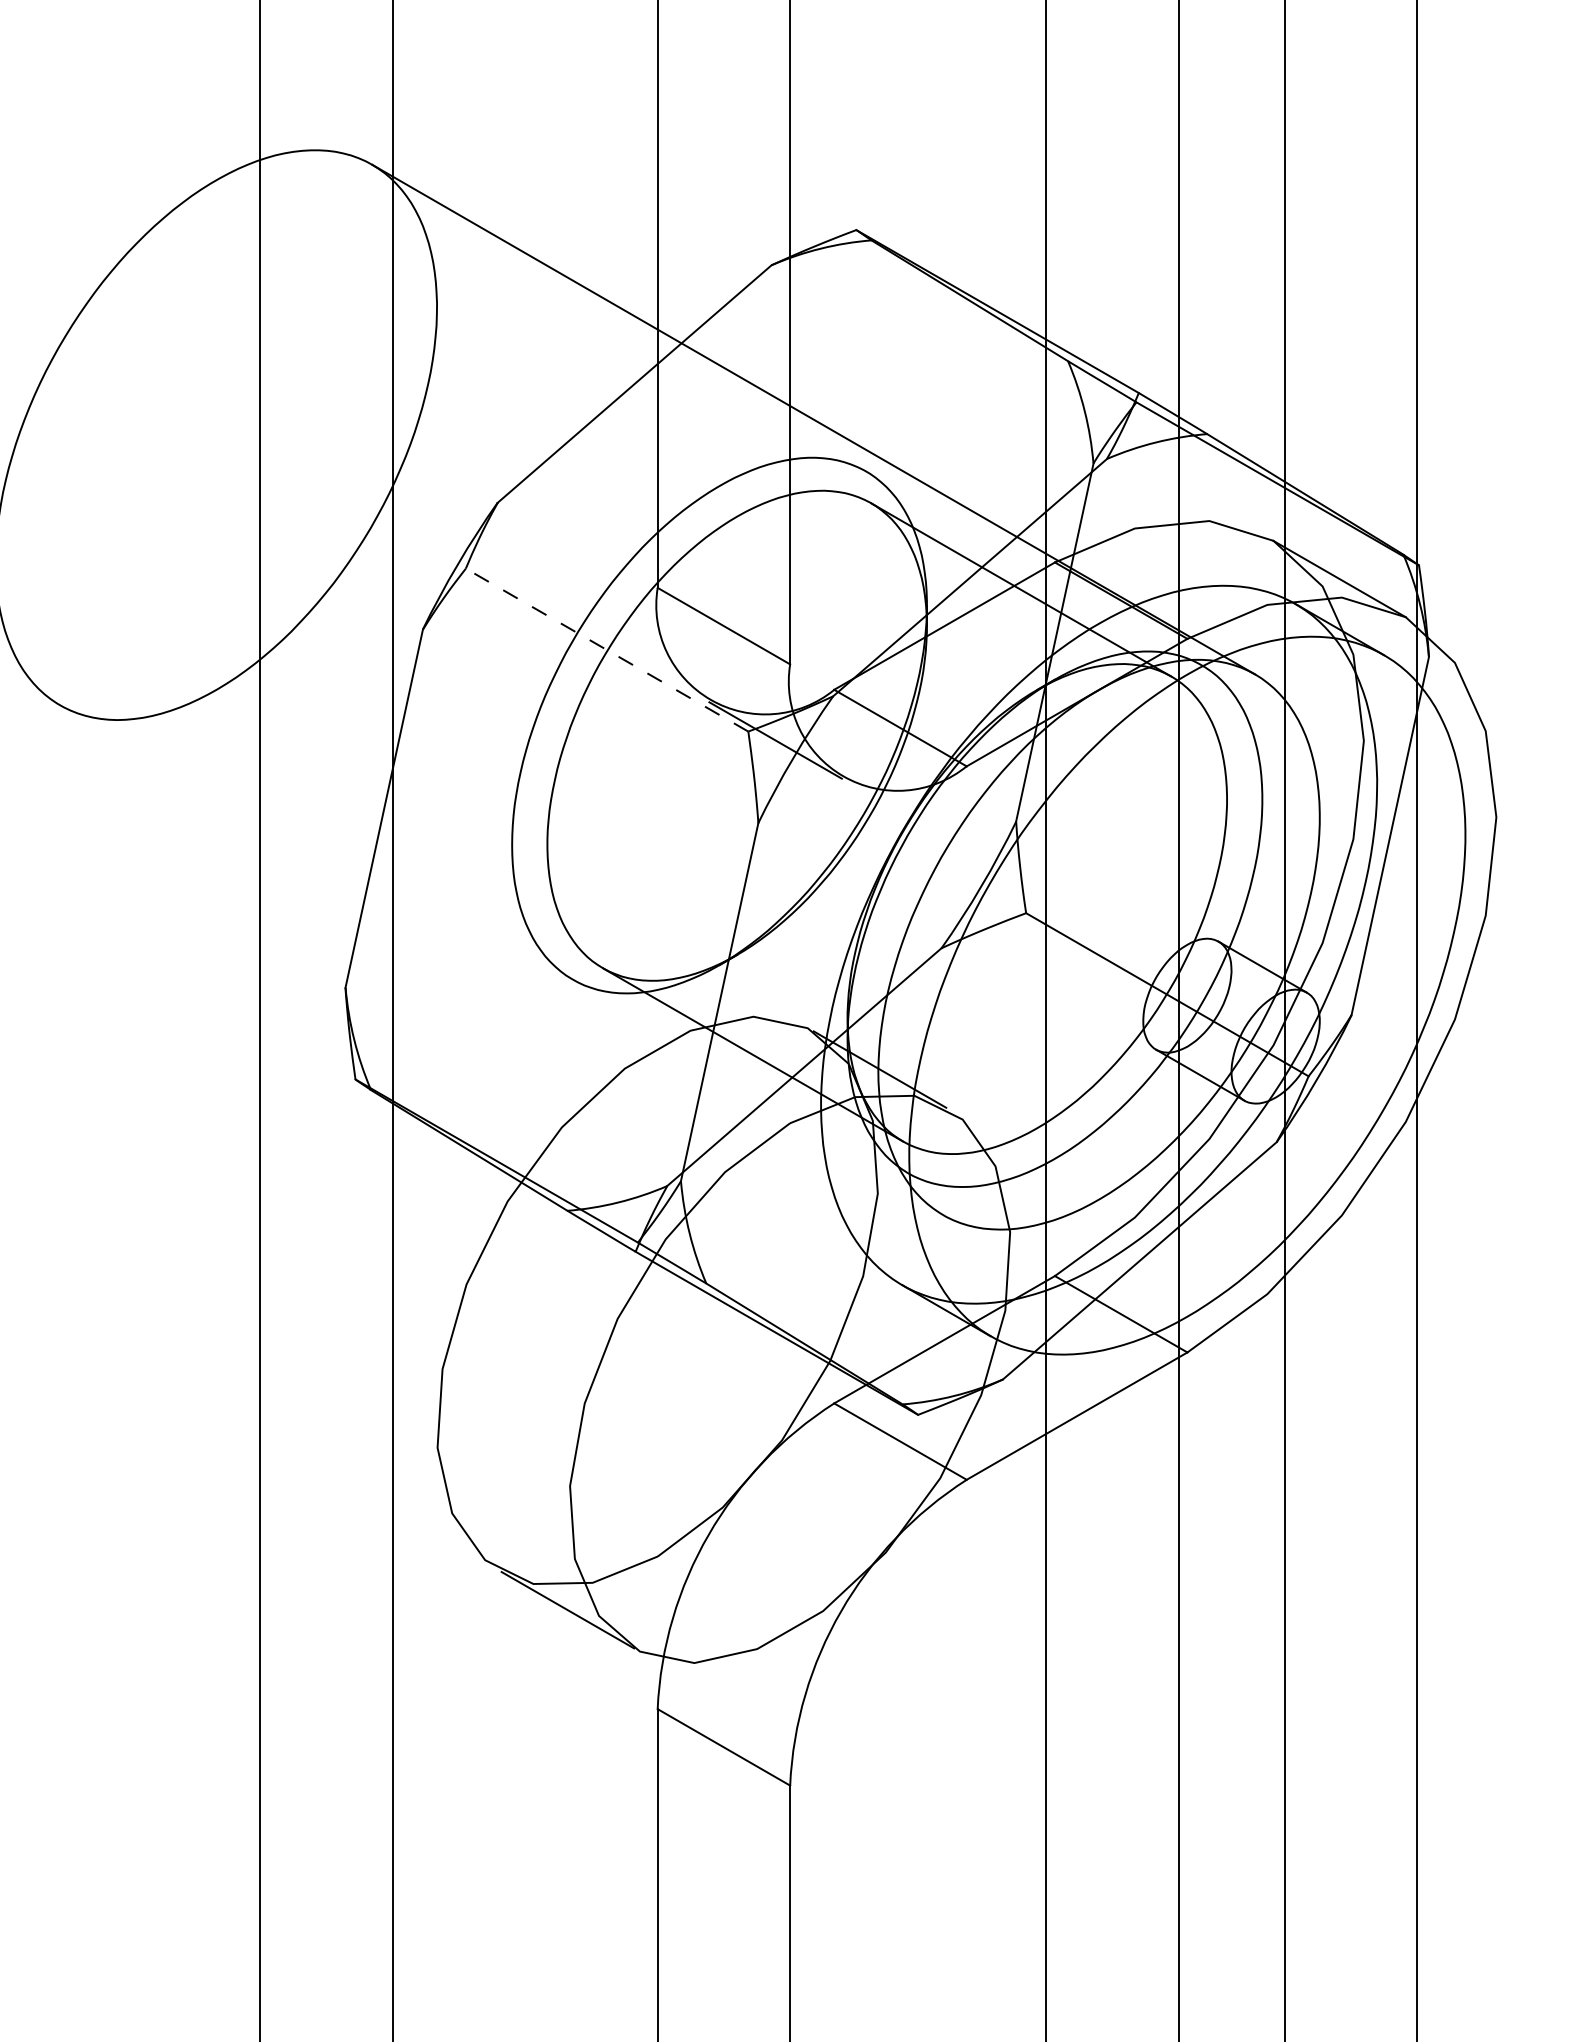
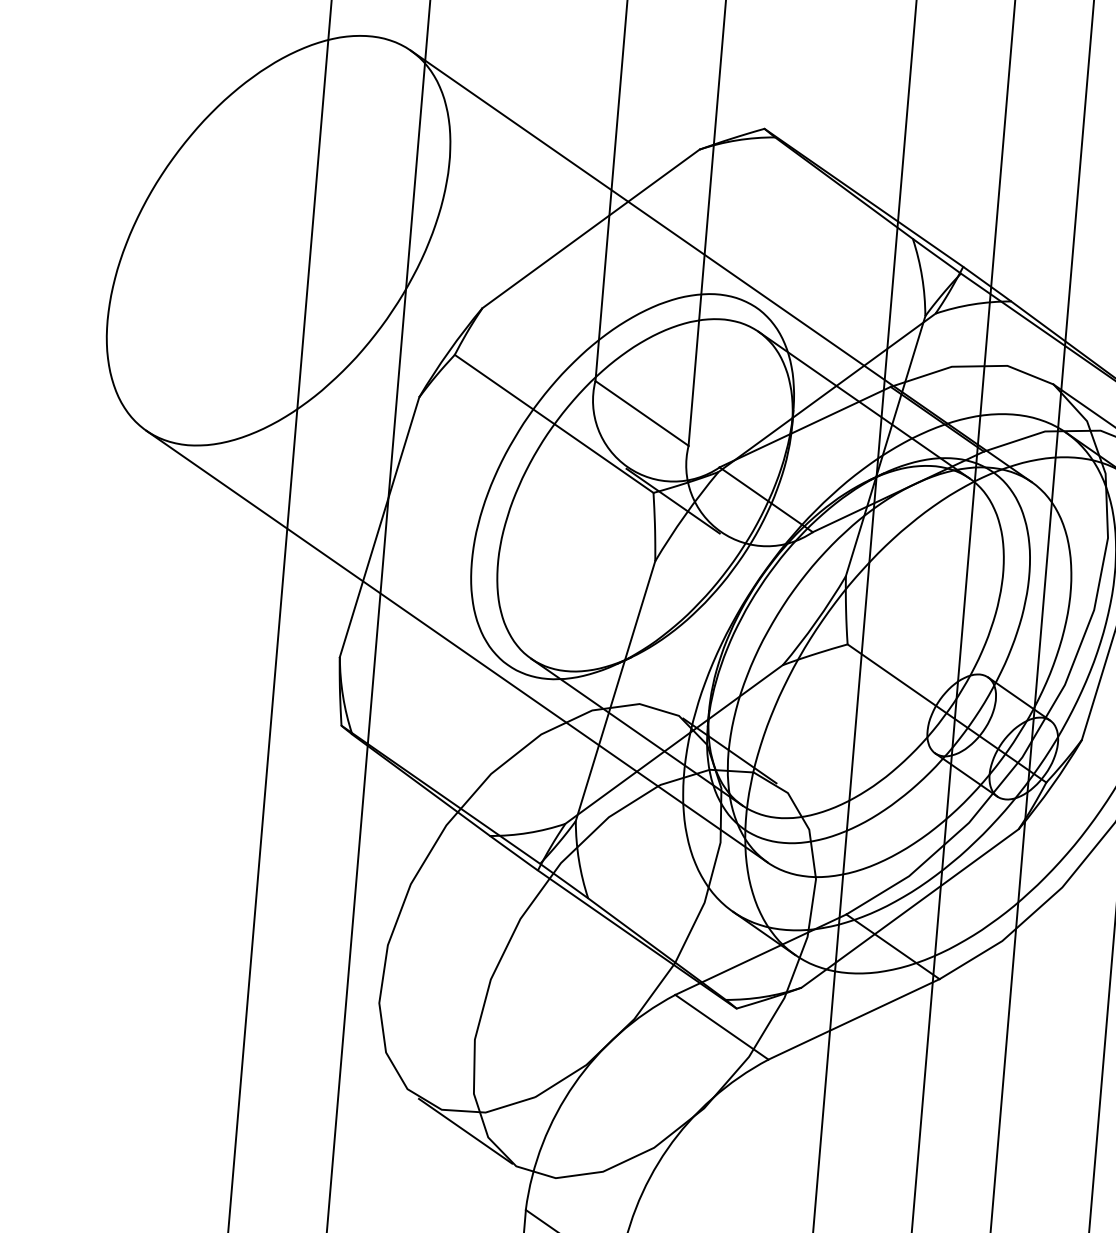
line: (606, 649) -> (553, 423), dashed -> solid
line: (501, 959) -> (456, 646), added

